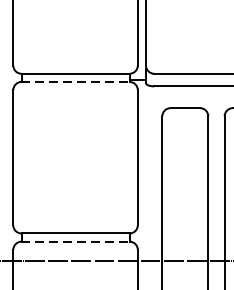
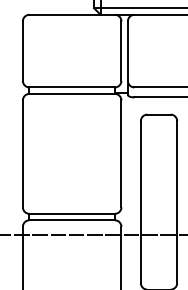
line: (75, 81) -> (72, 93), dashed -> solid
line: (75, 241) -> (72, 220), dashed -> solid

